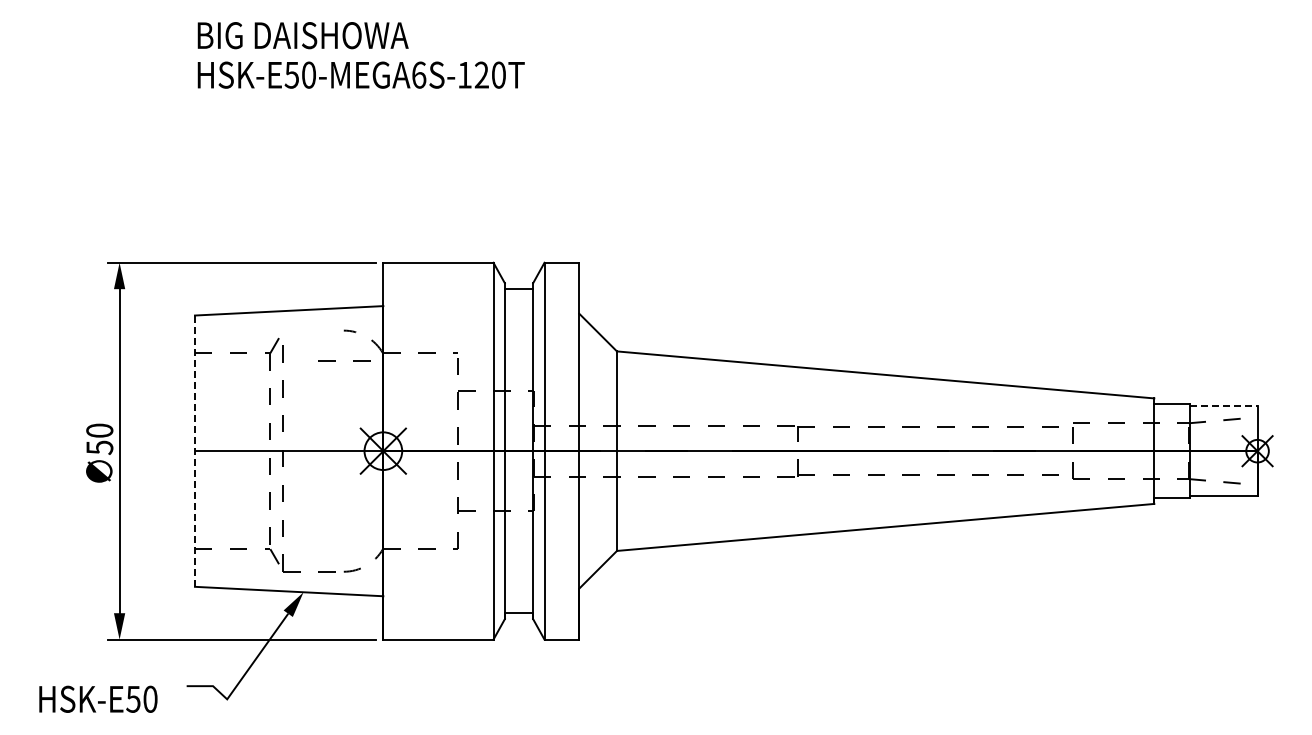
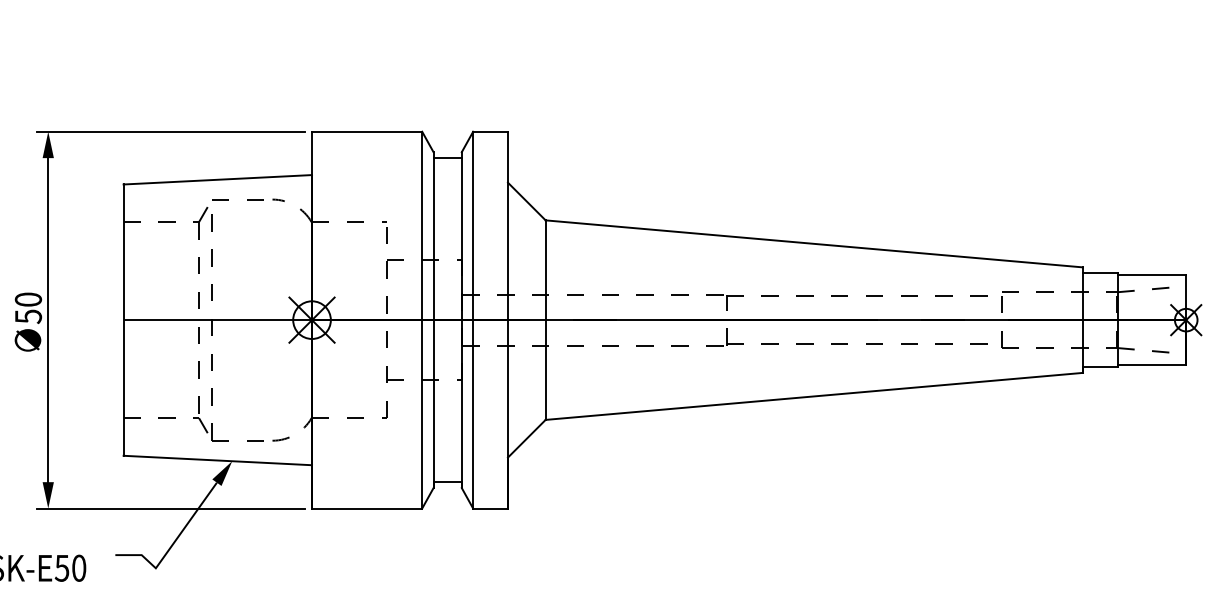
line: (335, 360) -> (229, 199), moved
line: (1223, 405) -> (1152, 274), dashed -> solid
line: (194, 451) -> (123, 320), dashed -> solid

